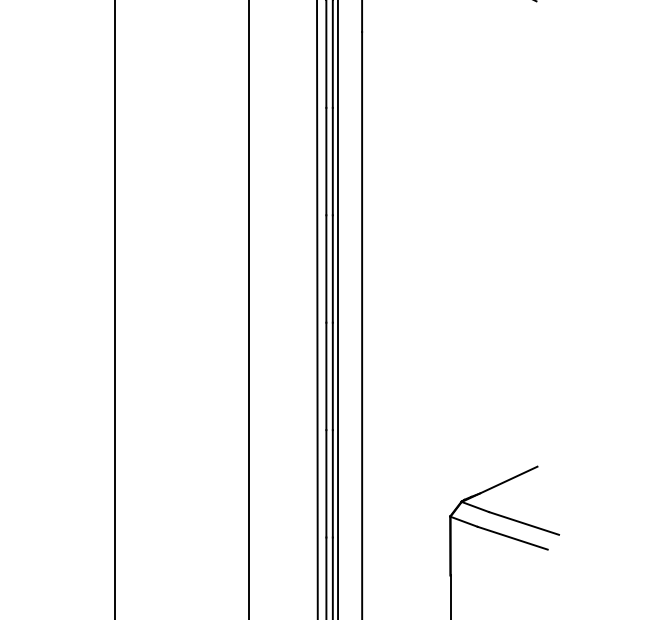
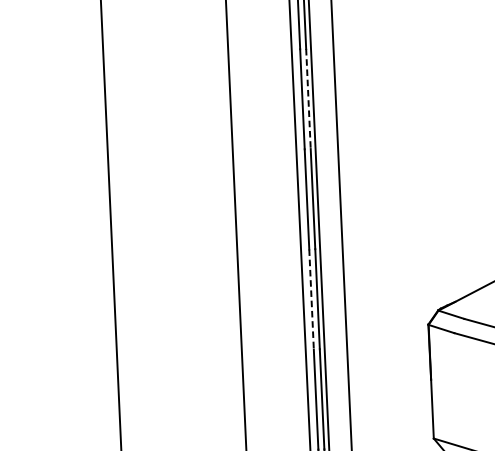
line: (332, 269) -> (308, 99), solid -> dashed
line: (326, 483) -> (311, 299), solid -> dashed

